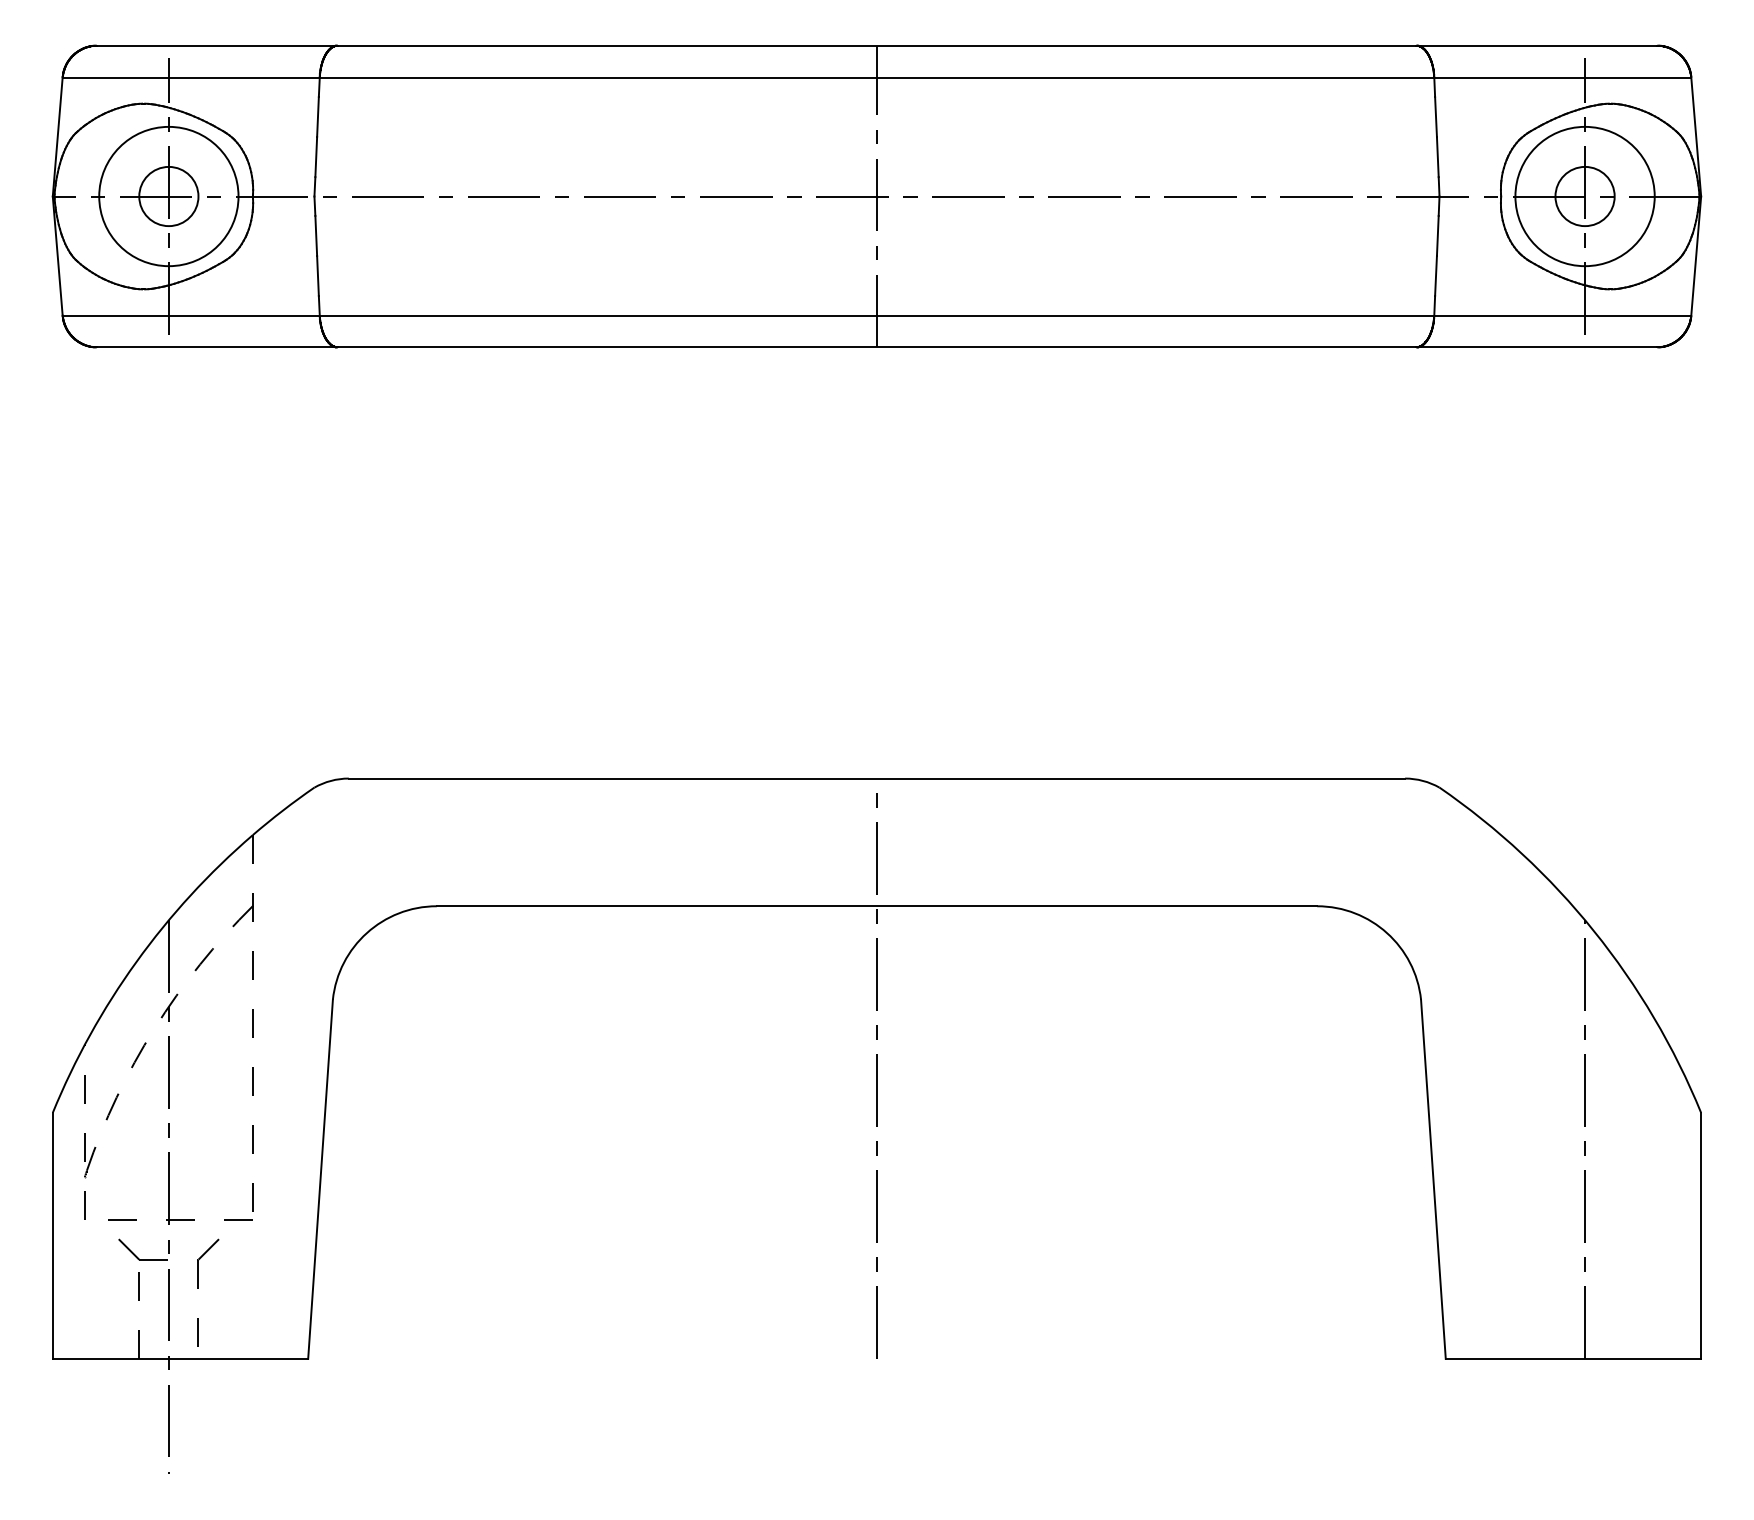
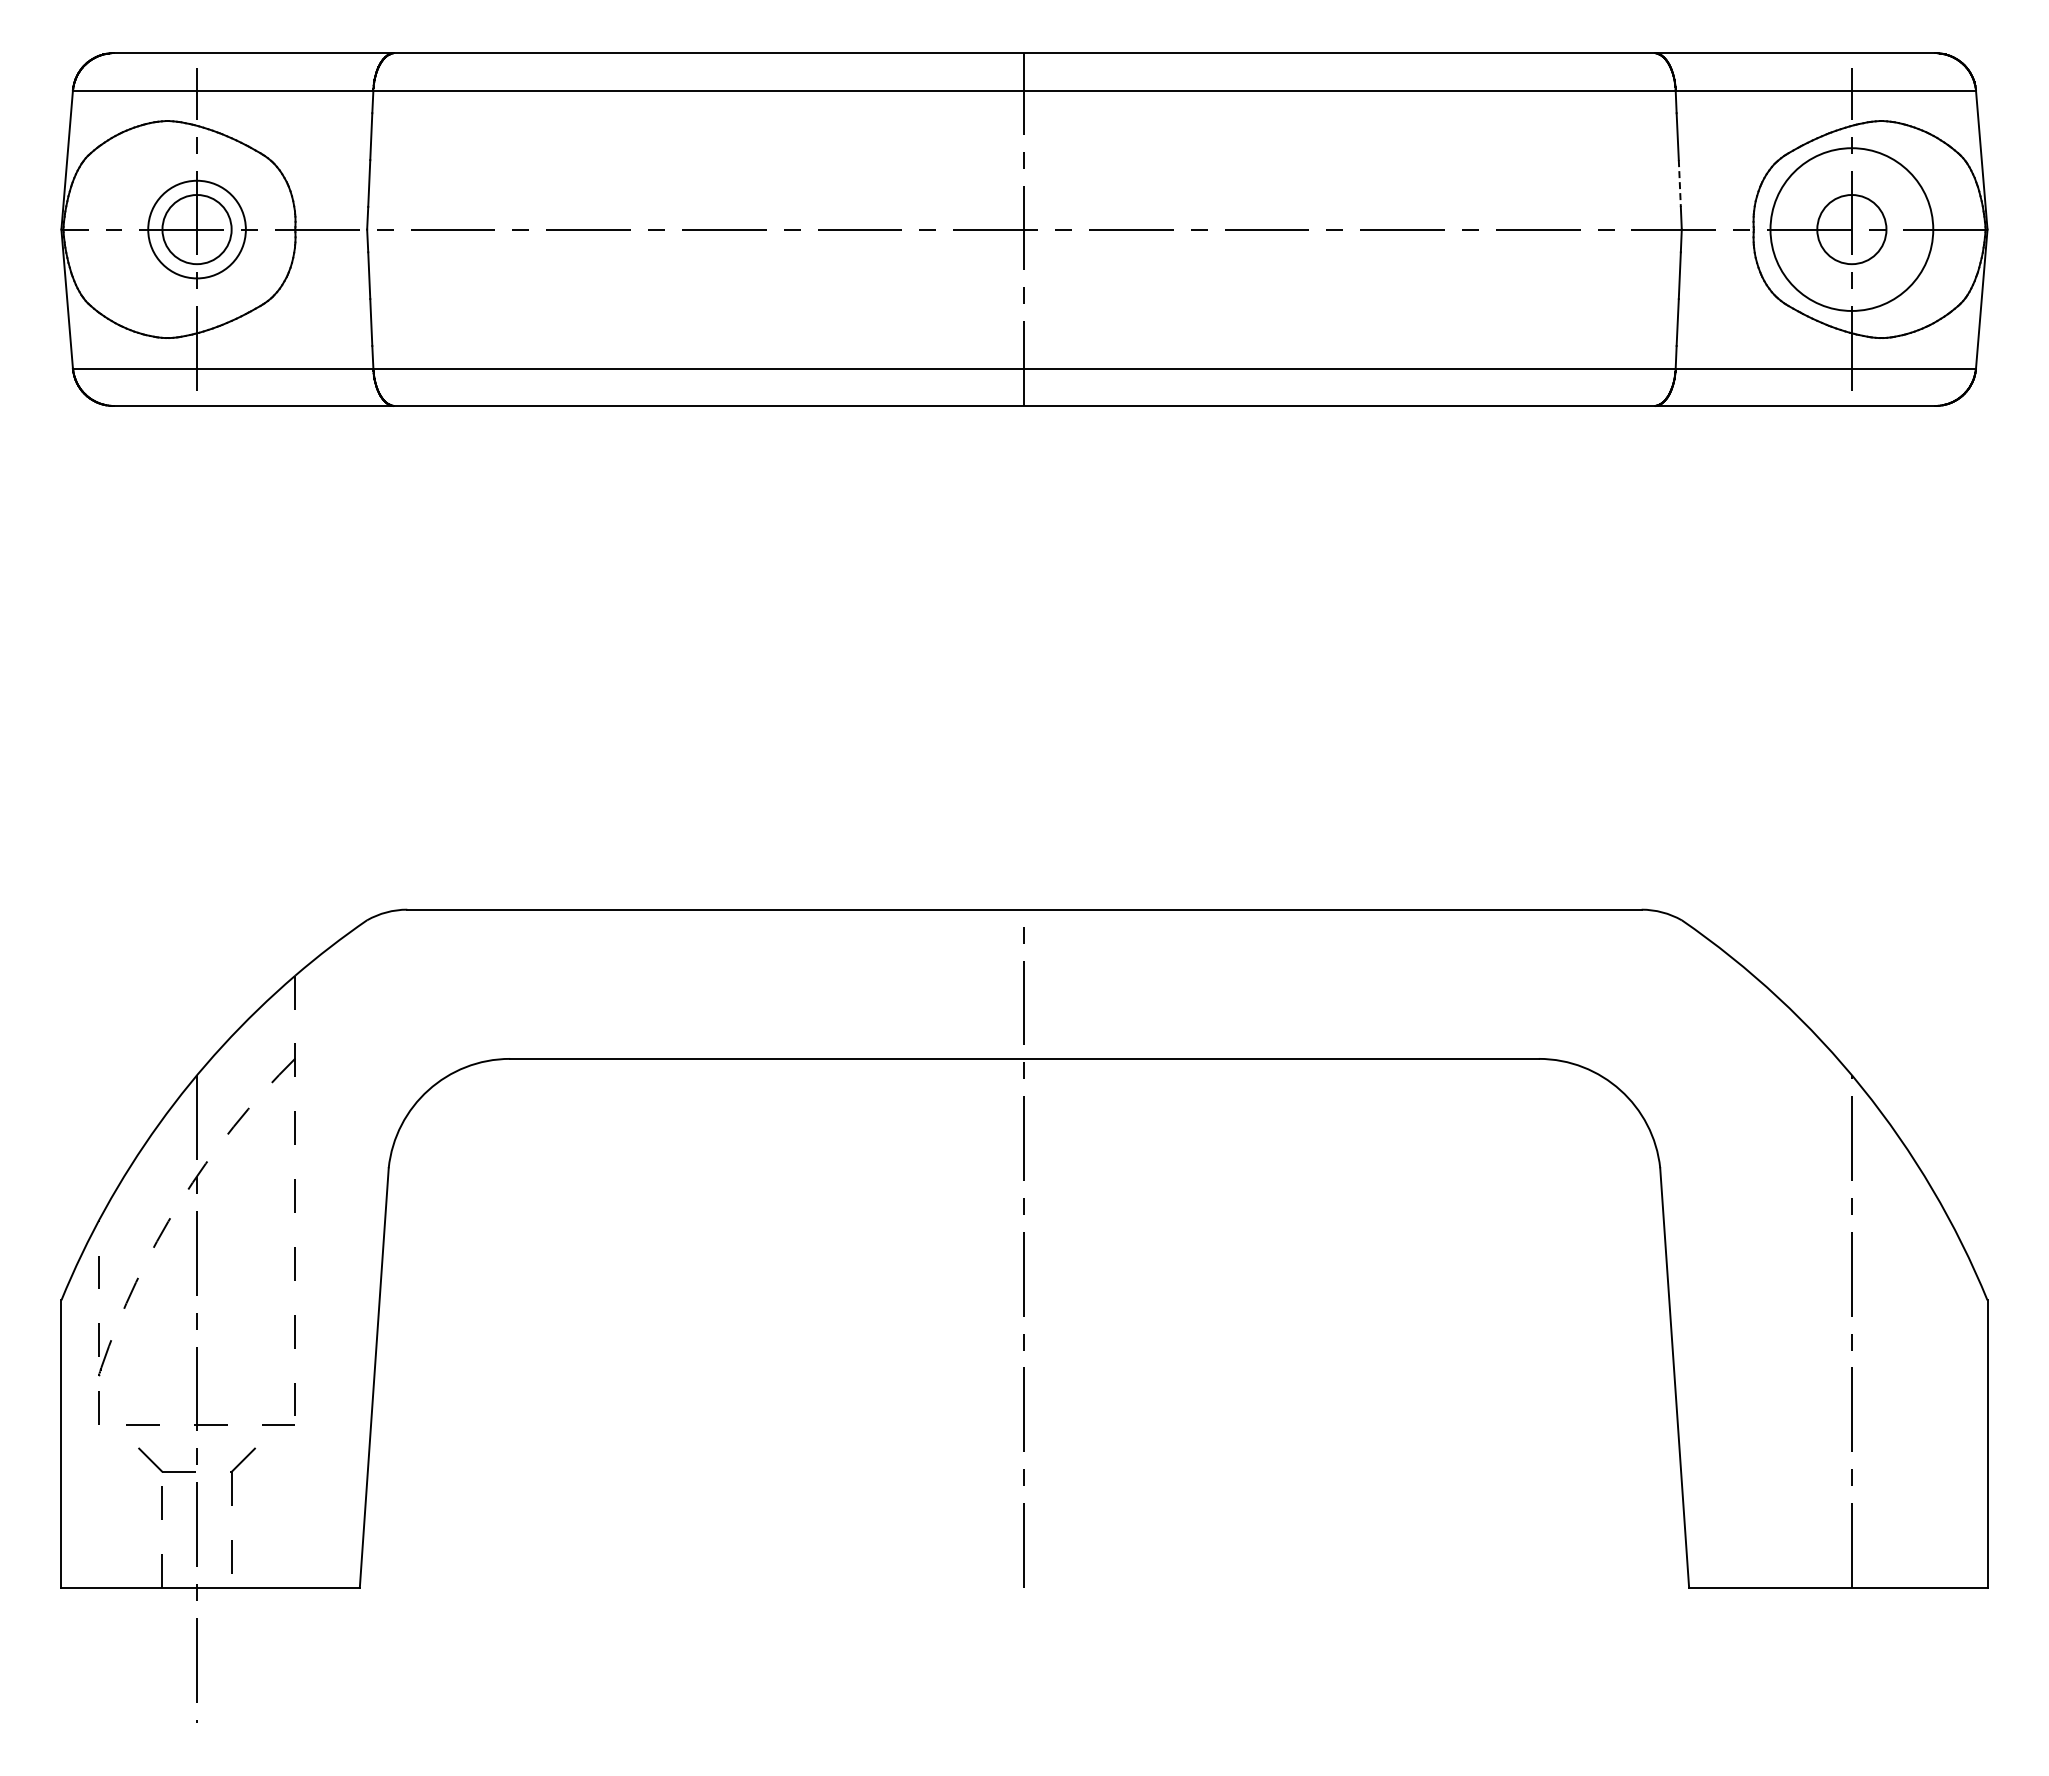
line: (1437, 157) -> (1679, 184), solid -> dashed
circle: (168, 196) -> (196, 229), size x0.6

